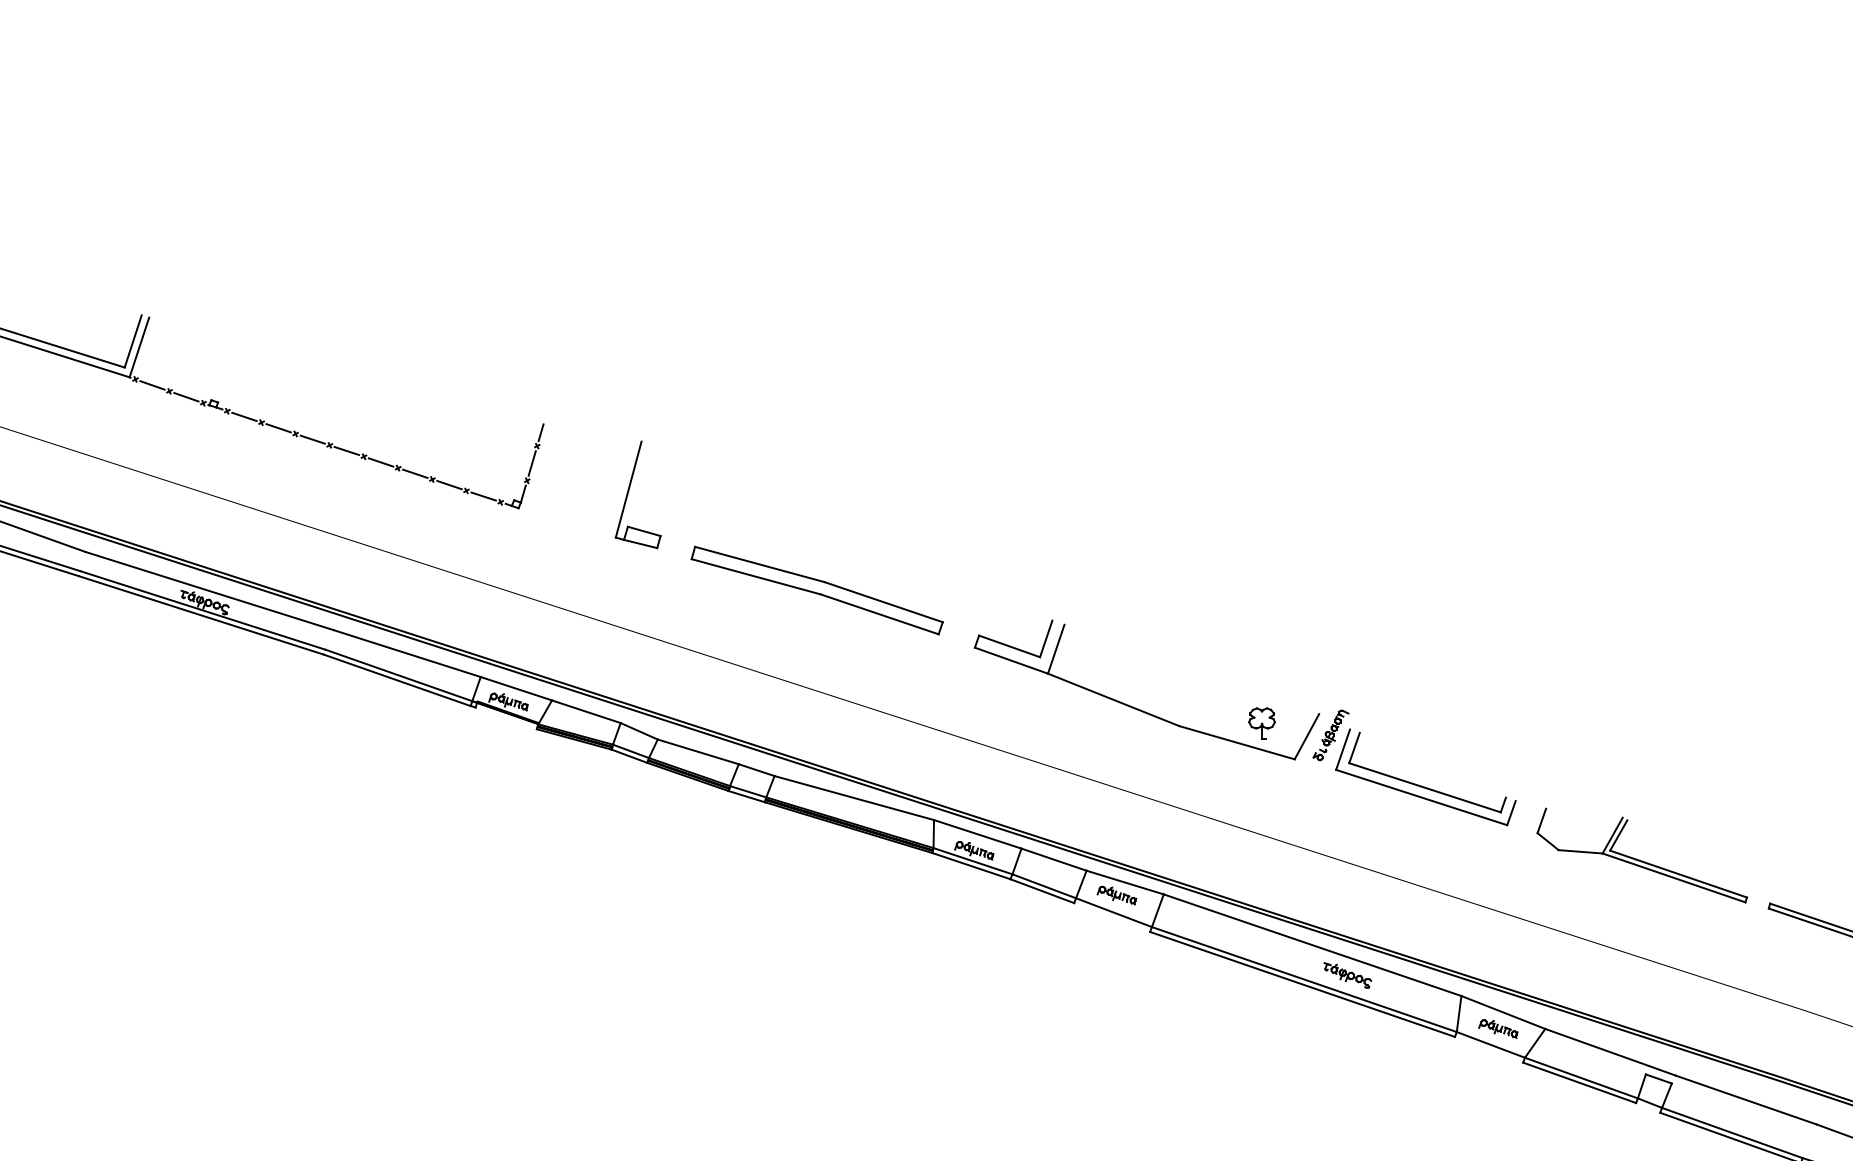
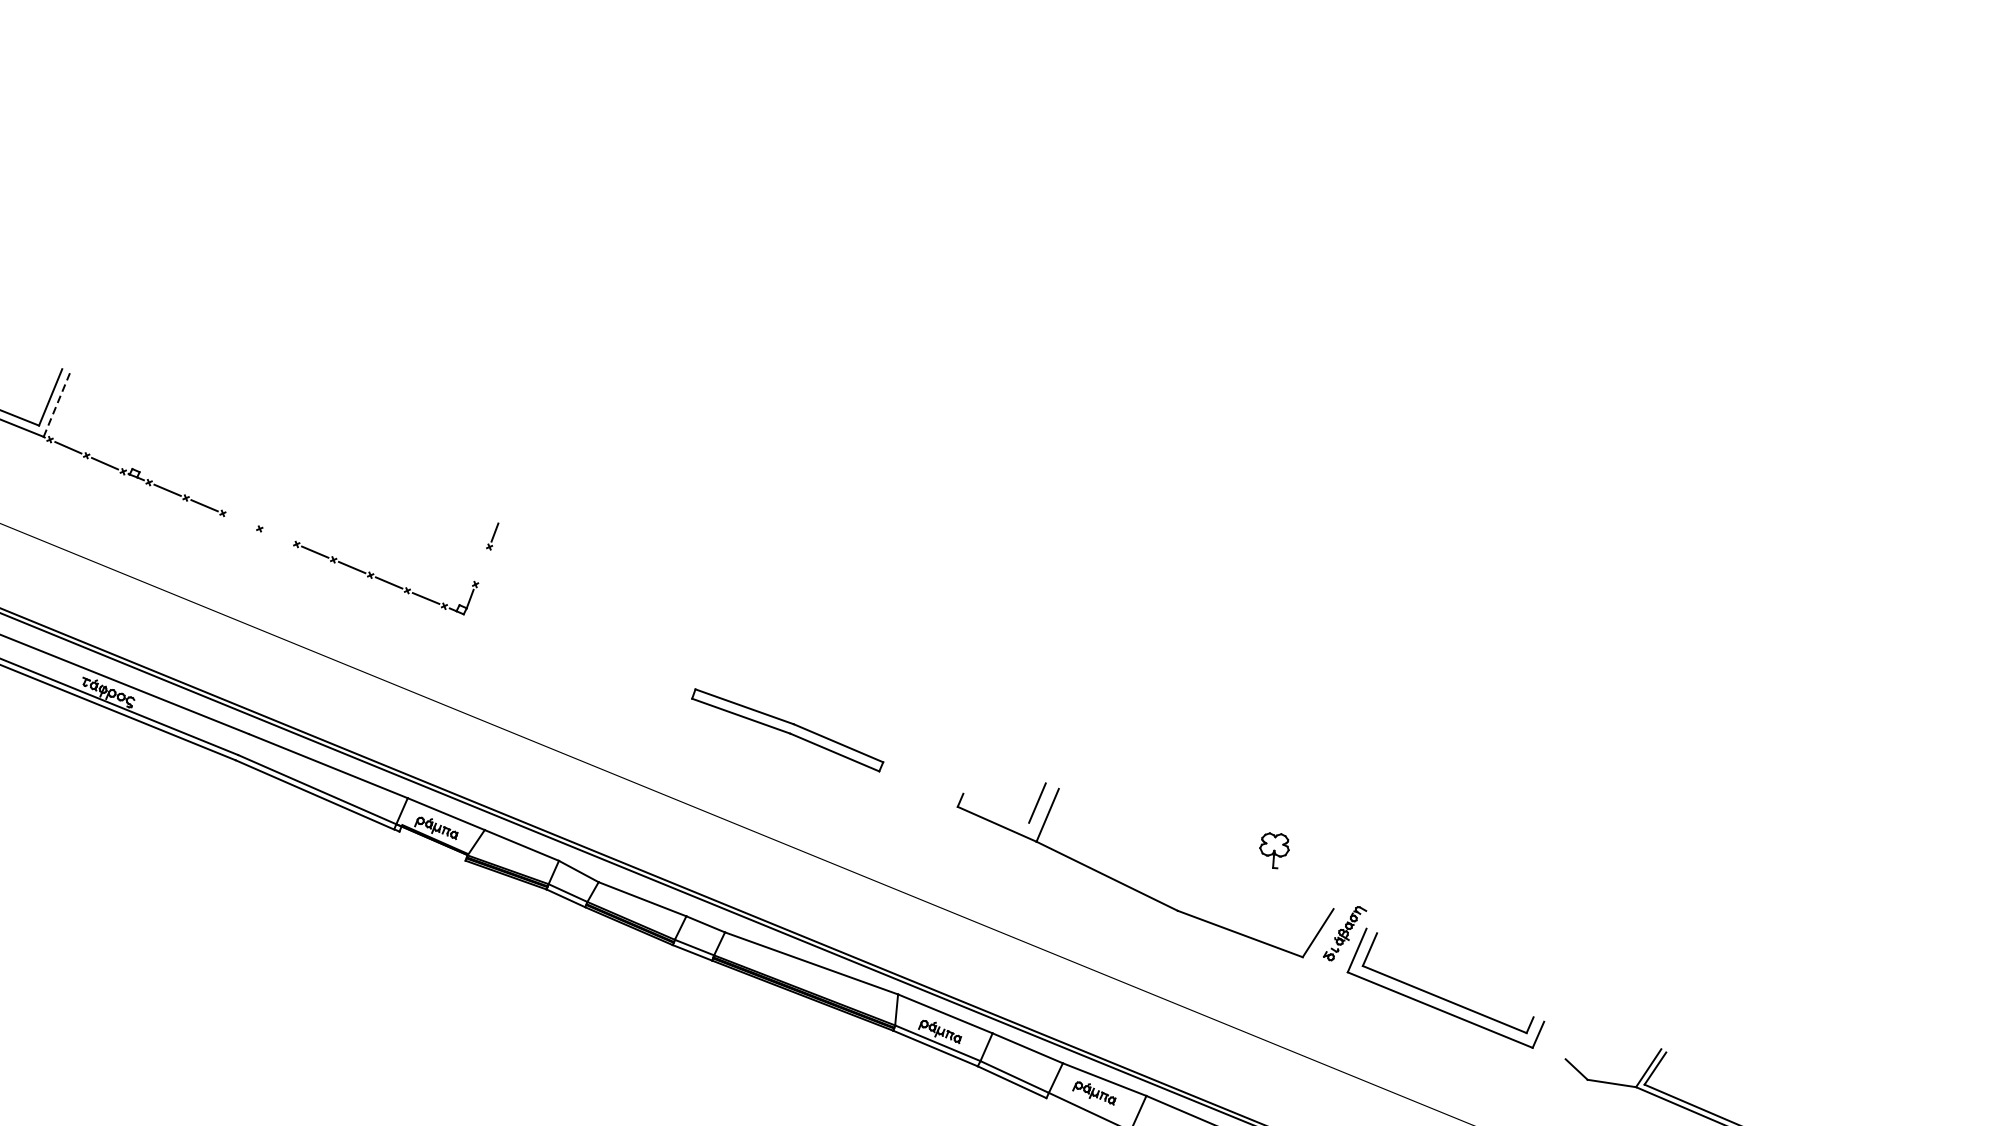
line: (139, 347) -> (57, 404), solid -> dashed
line: (312, 439) -> (241, 521), removed
line: (346, 451) -> (277, 537), removed
line: (531, 463) -> (481, 565), removed
part: (629, 491) -> (588, 605), removed
part: (816, 590) -> (786, 730), size x0.7
line: (1009, 646) -> (996, 808), removed
part: (1261, 723) -> (1273, 850), moved
line: (1541, 820) -> (1571, 1045), removed

